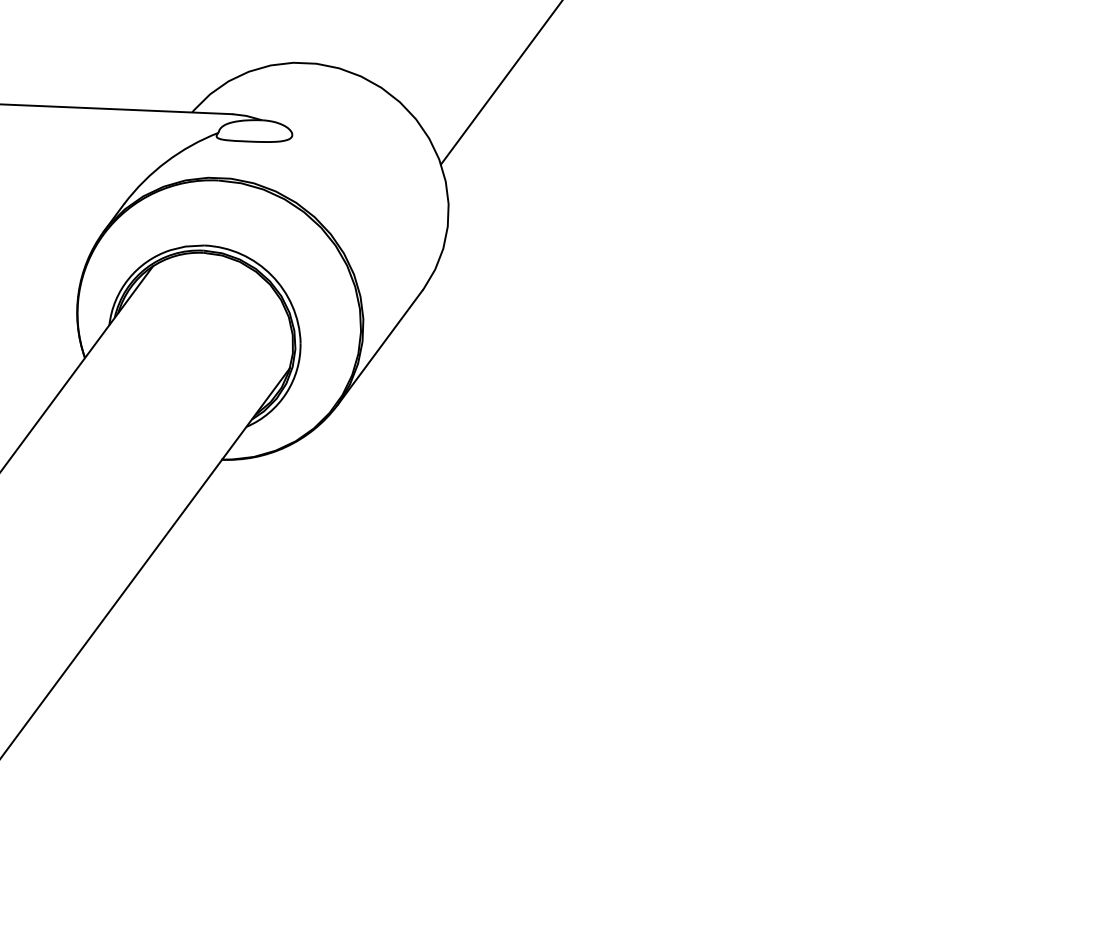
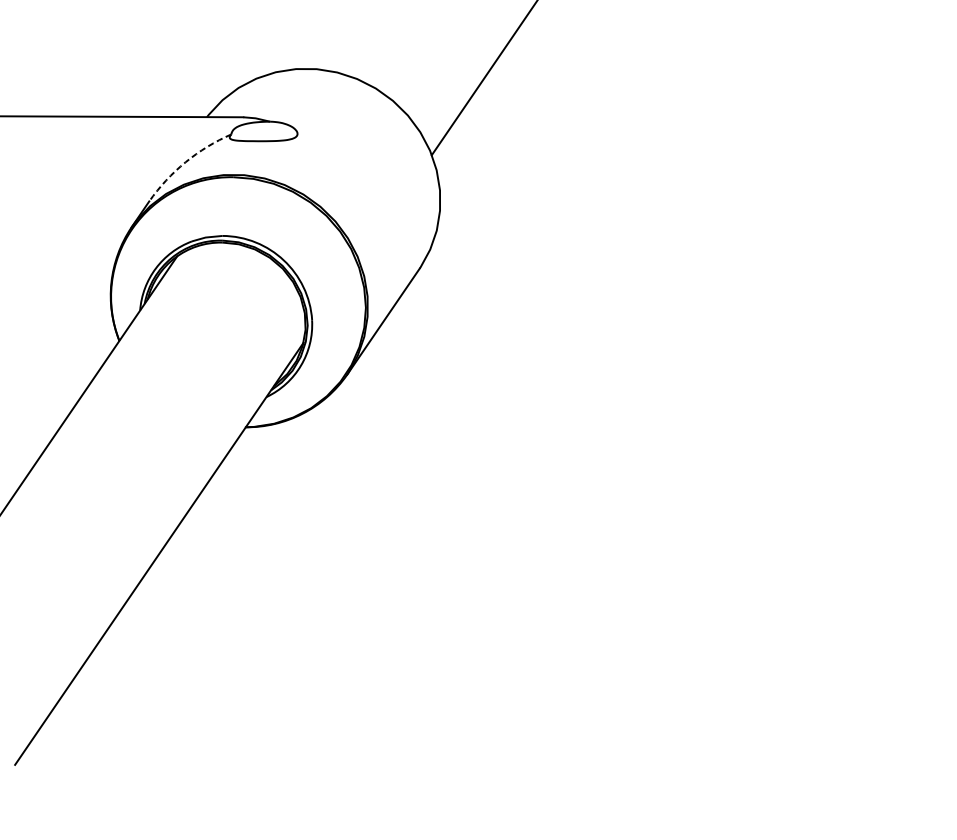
arc: (166, 161) -> (185, 161), solid -> dashed

